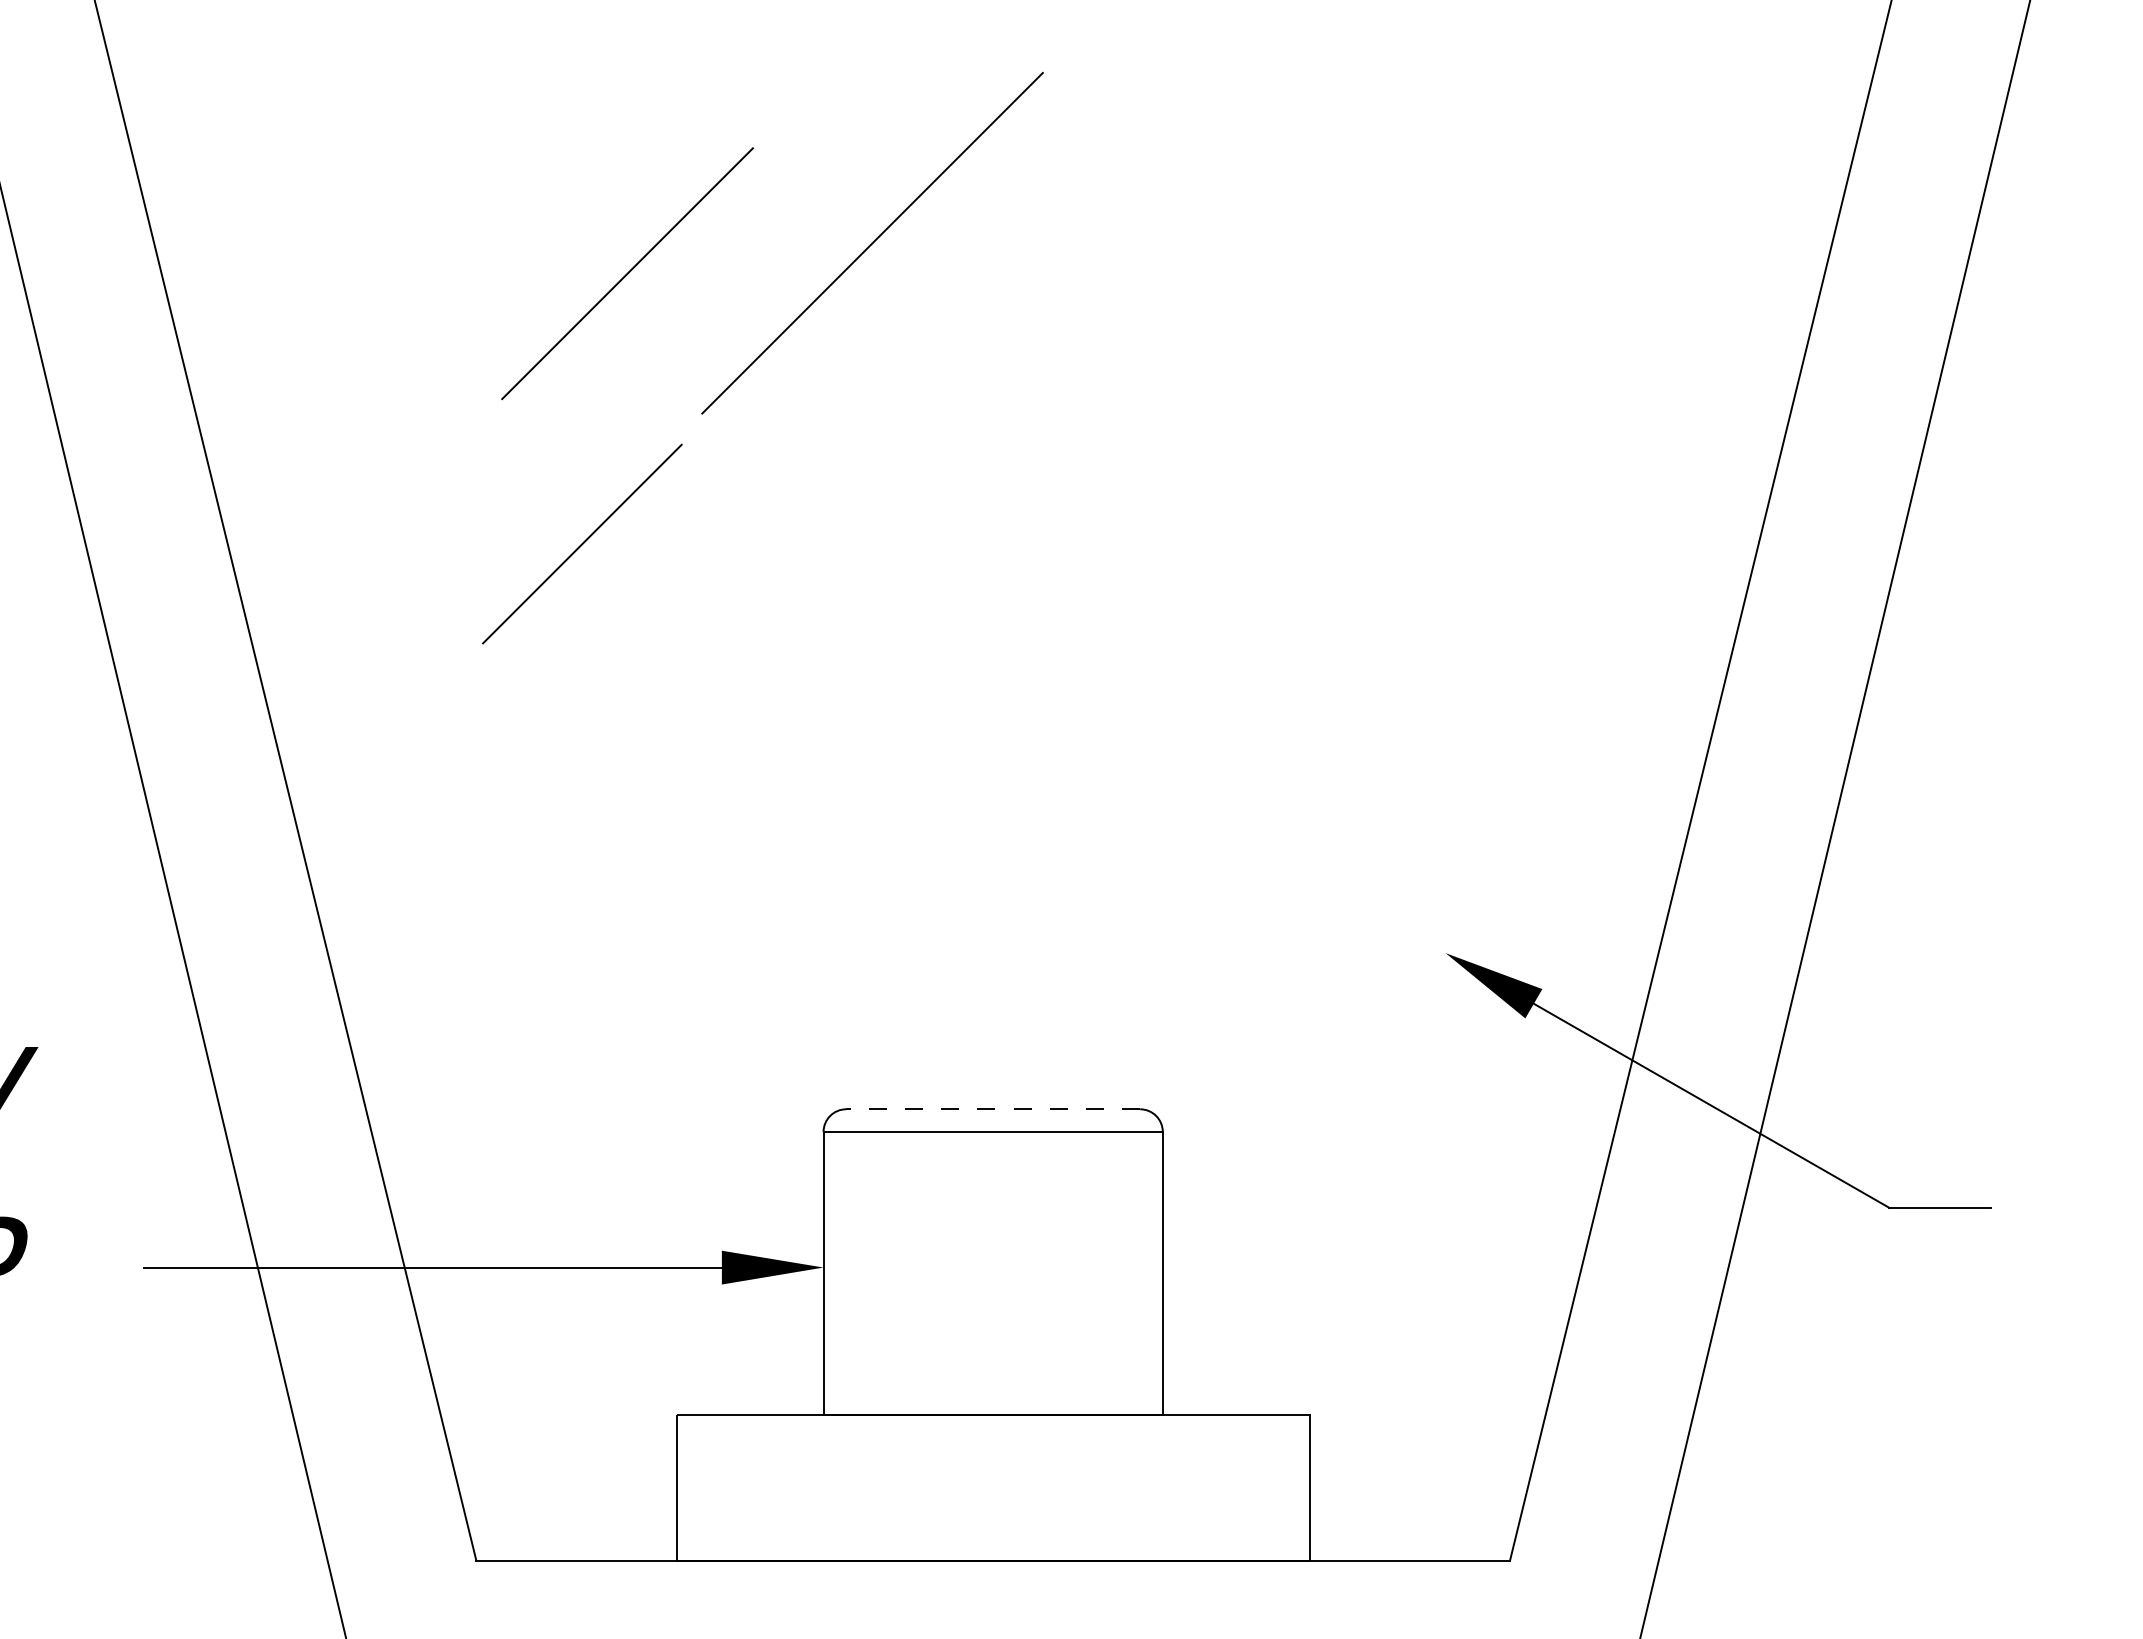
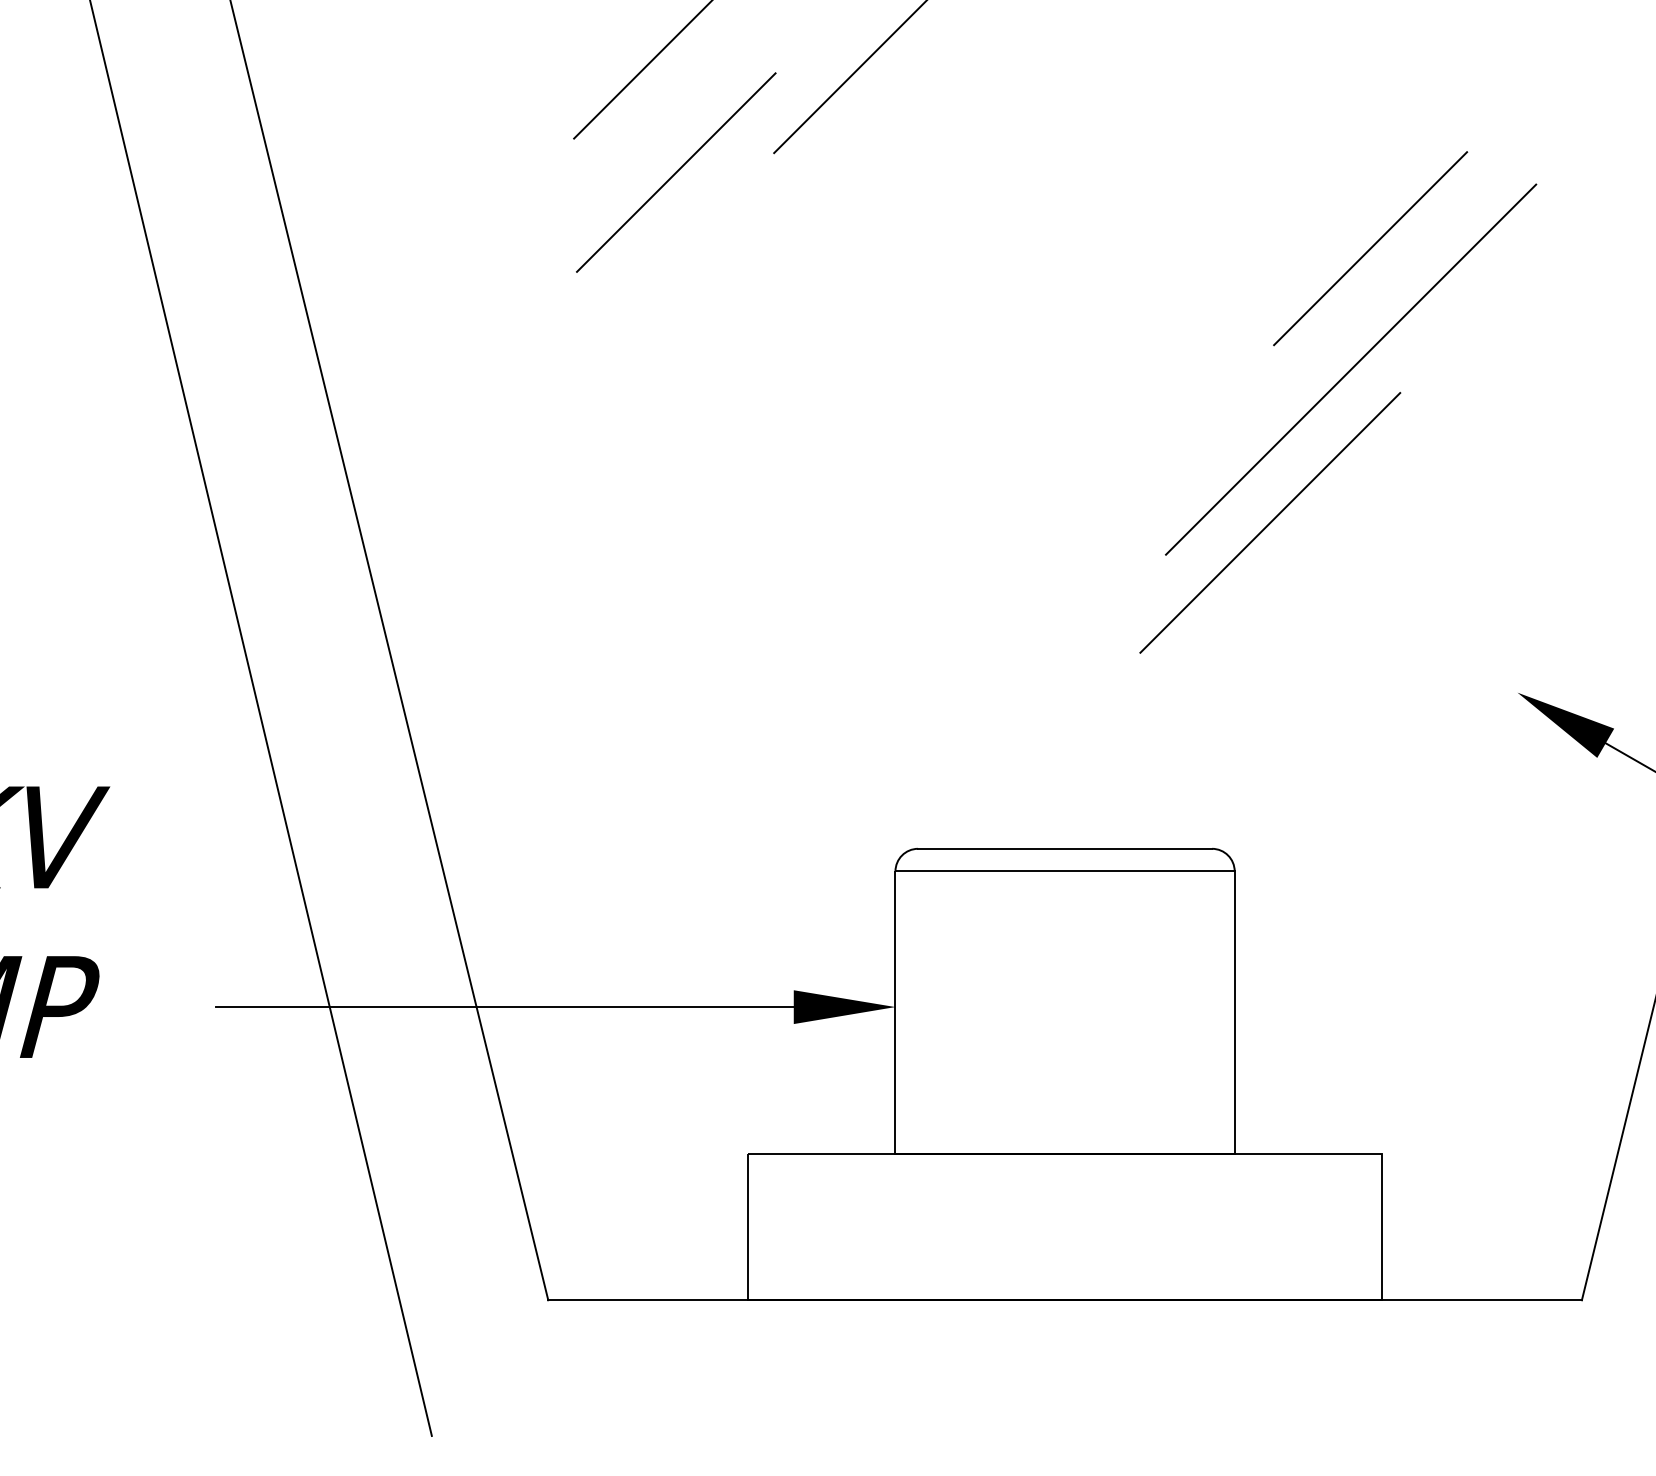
line: (1298, 508) -> (1370, 248), added
line: (582, 543) -> (676, 172), moved
line: (1279, 630) -> (1351, 370), added
line: (1198, 783) -> (1270, 523), added
line: (993, 1109) -> (1065, 849), dashed -> solid

